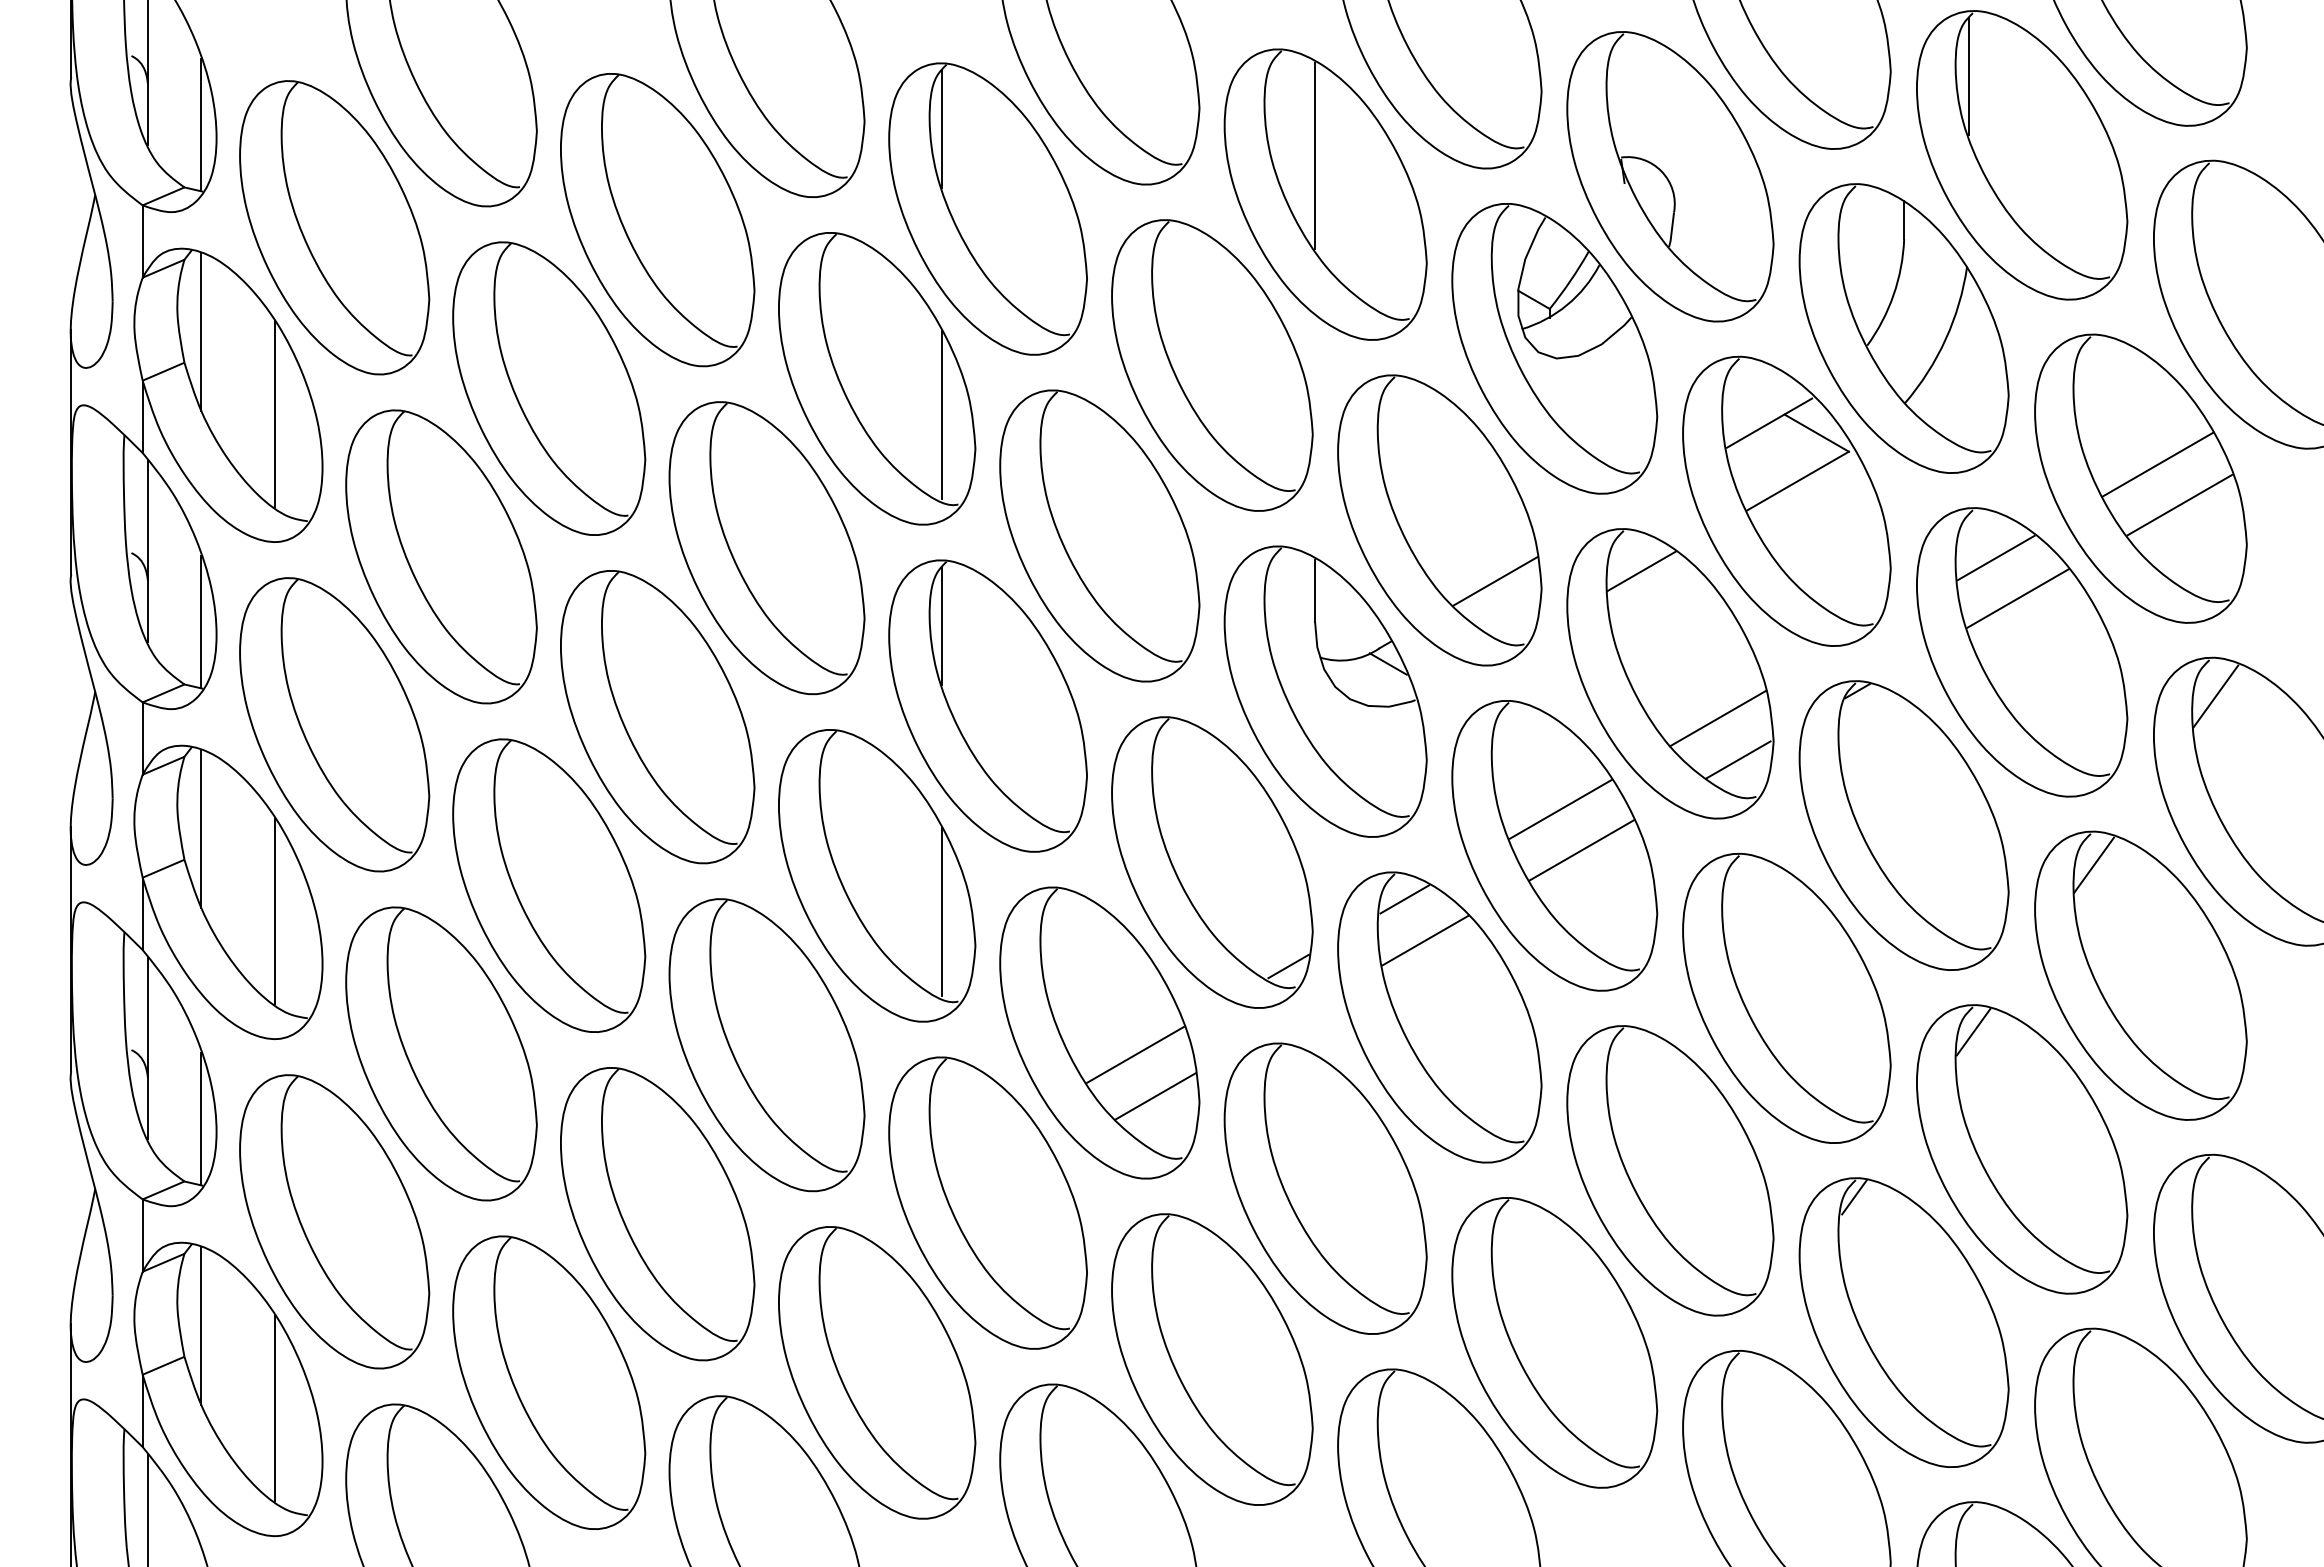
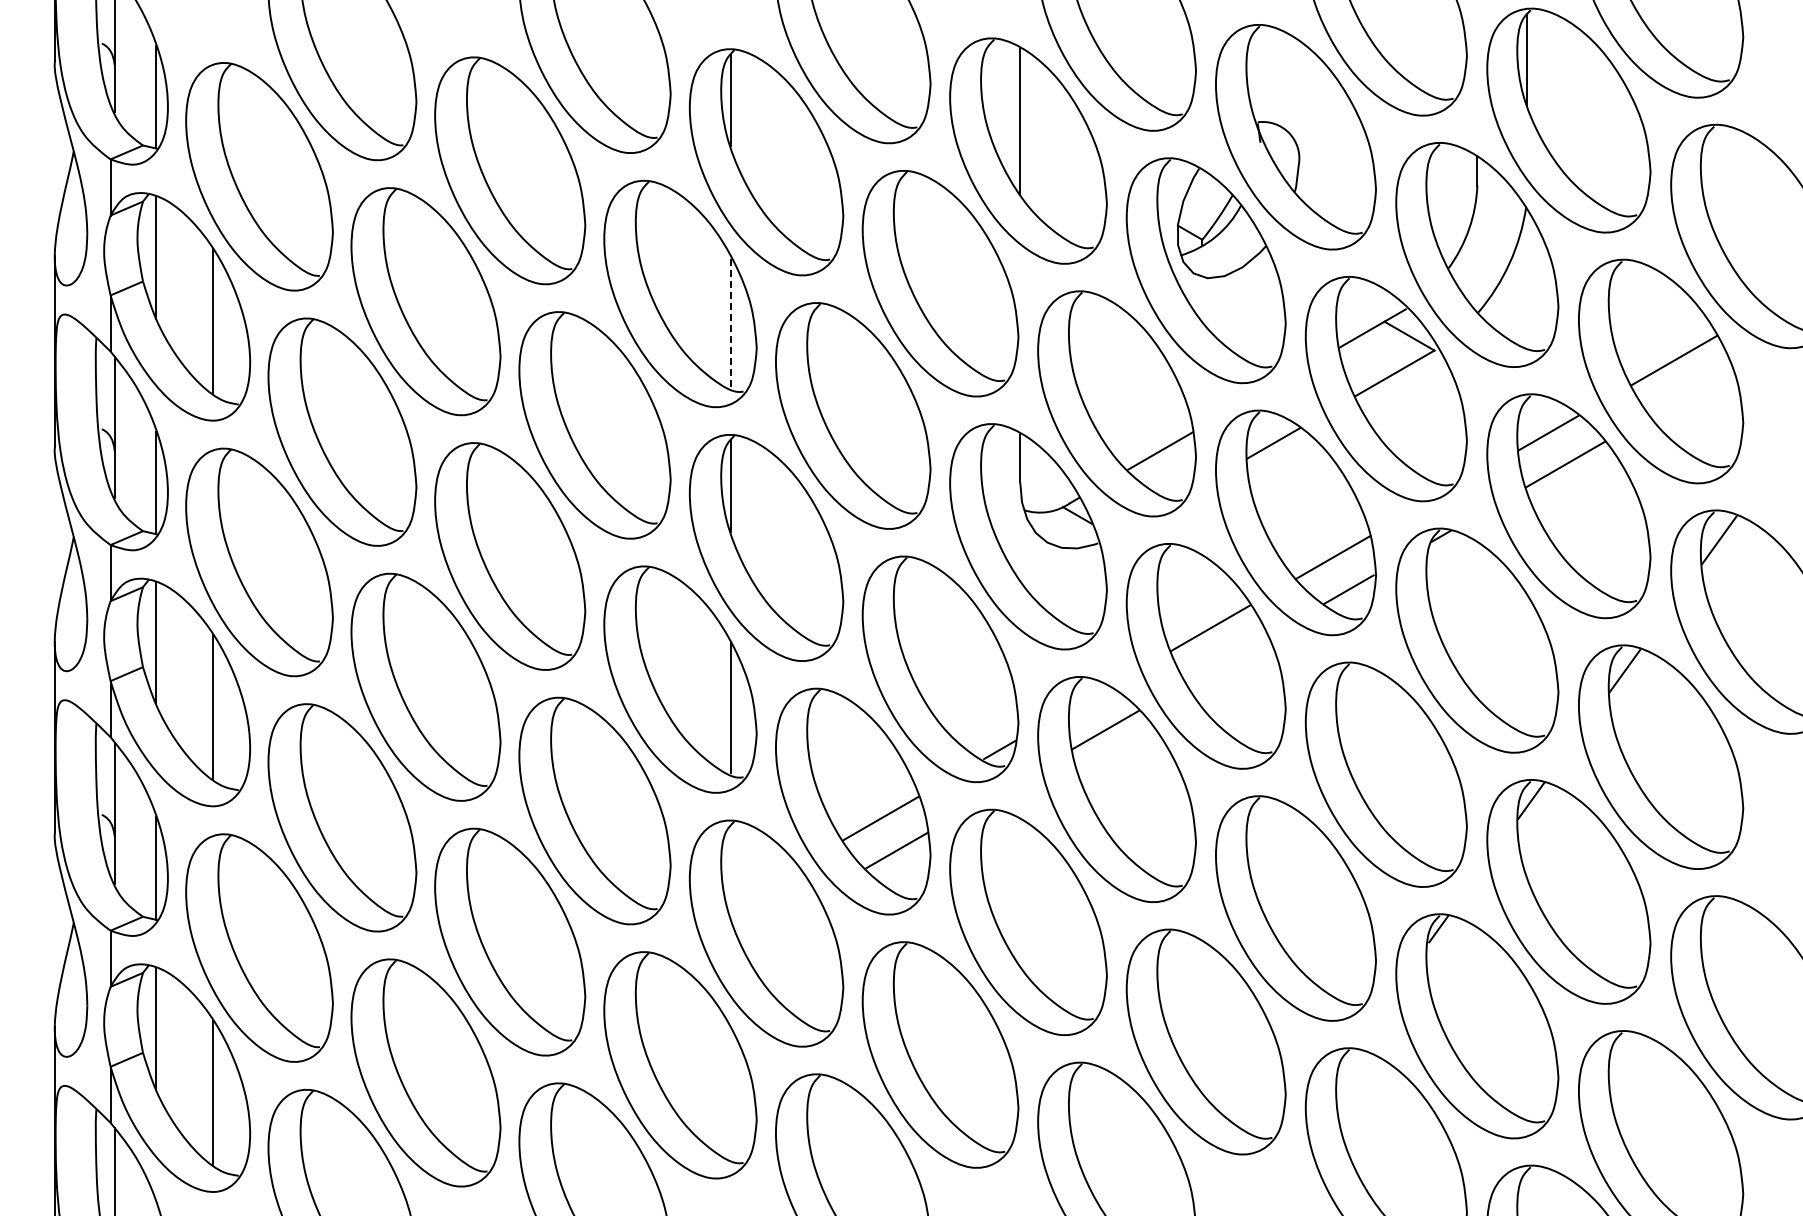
line: (941, 414) -> (730, 321), solid -> dashed
line: (2178, 504) -> (1690, 391), removed
line: (1580, 849) -> (1226, 659), removed
line: (1404, 898) -> (1089, 697), removed

